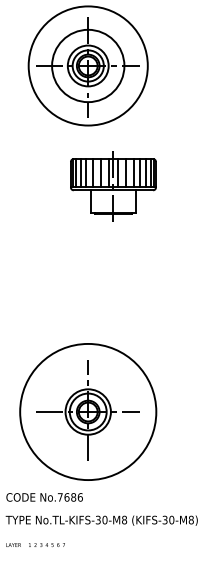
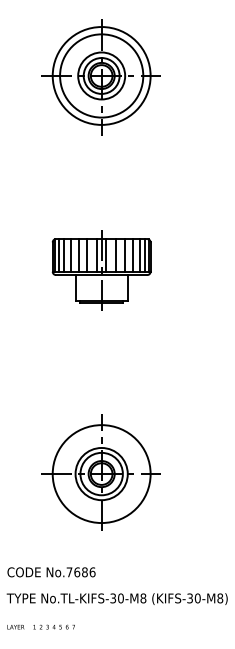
circle: (88, 65) -> (101, 75), size x0.71
part: (113, 186) -> (101, 270), moved
circle: (88, 412) -> (101, 474), size x0.62

